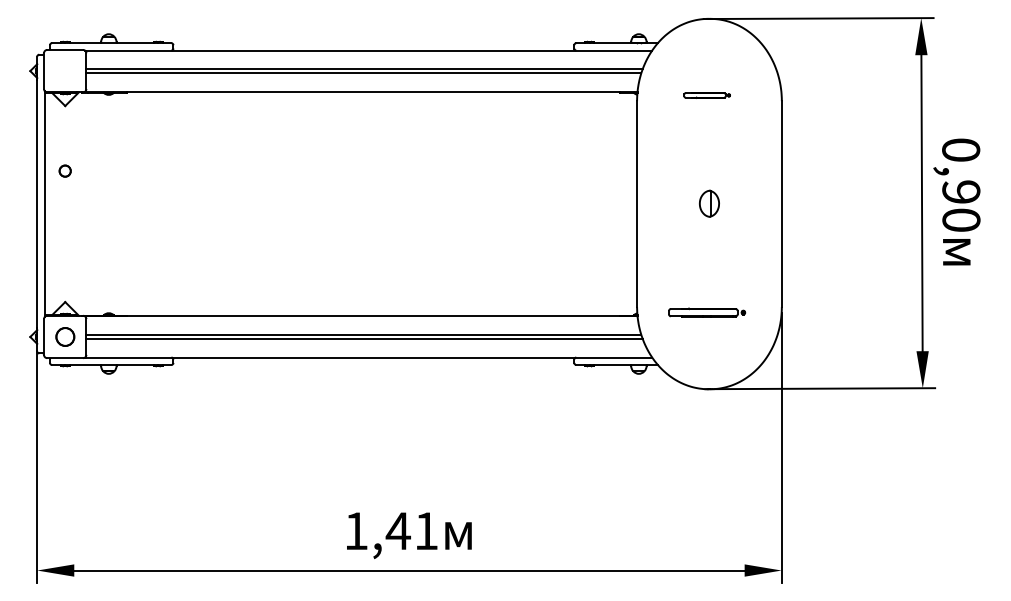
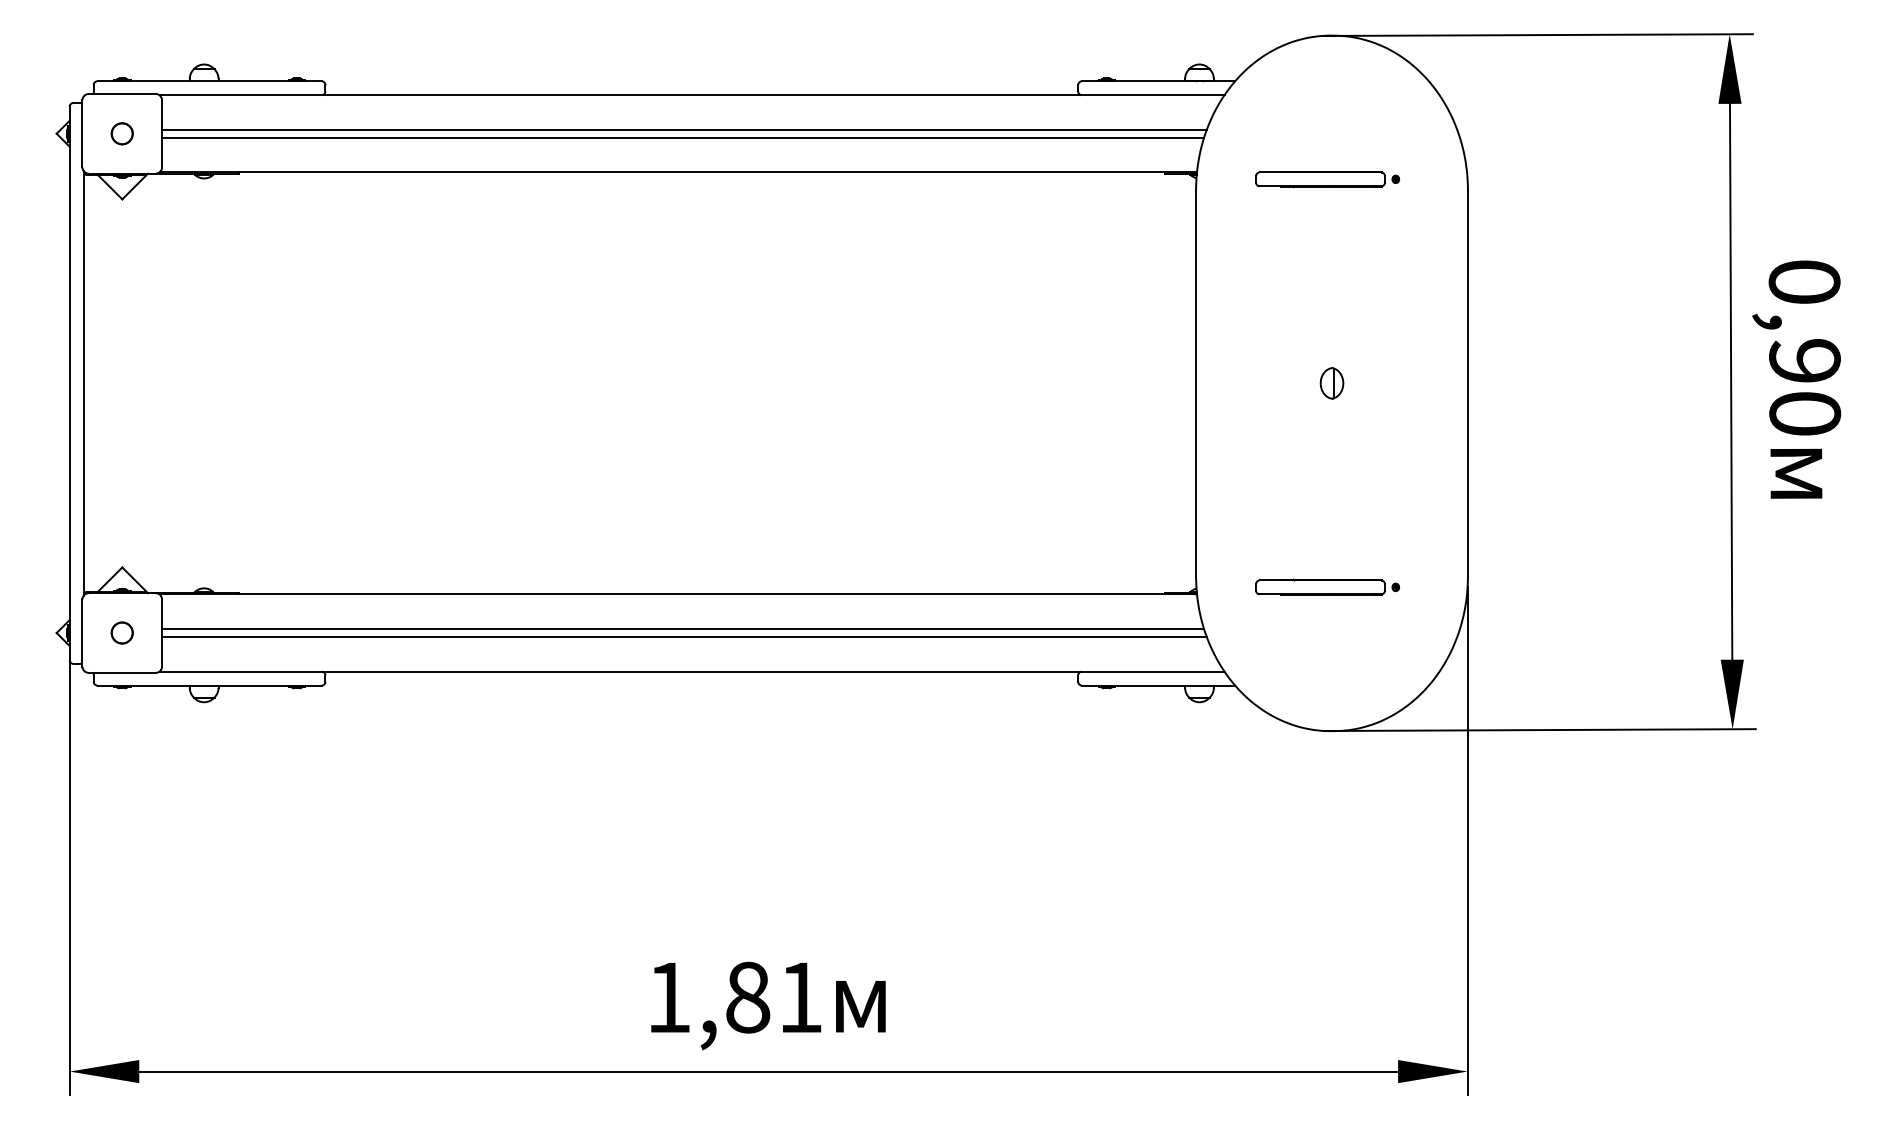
part: (707, 95) -> (1328, 179), size x1.67
circle: (64, 170) -> (120, 132), moved
part: (709, 204) -> (1332, 384), size x0.62
circle: (64, 336) -> (120, 632), size x0.62
text: (397, 531) -> (746, 998), 1,41 -> 1,81

